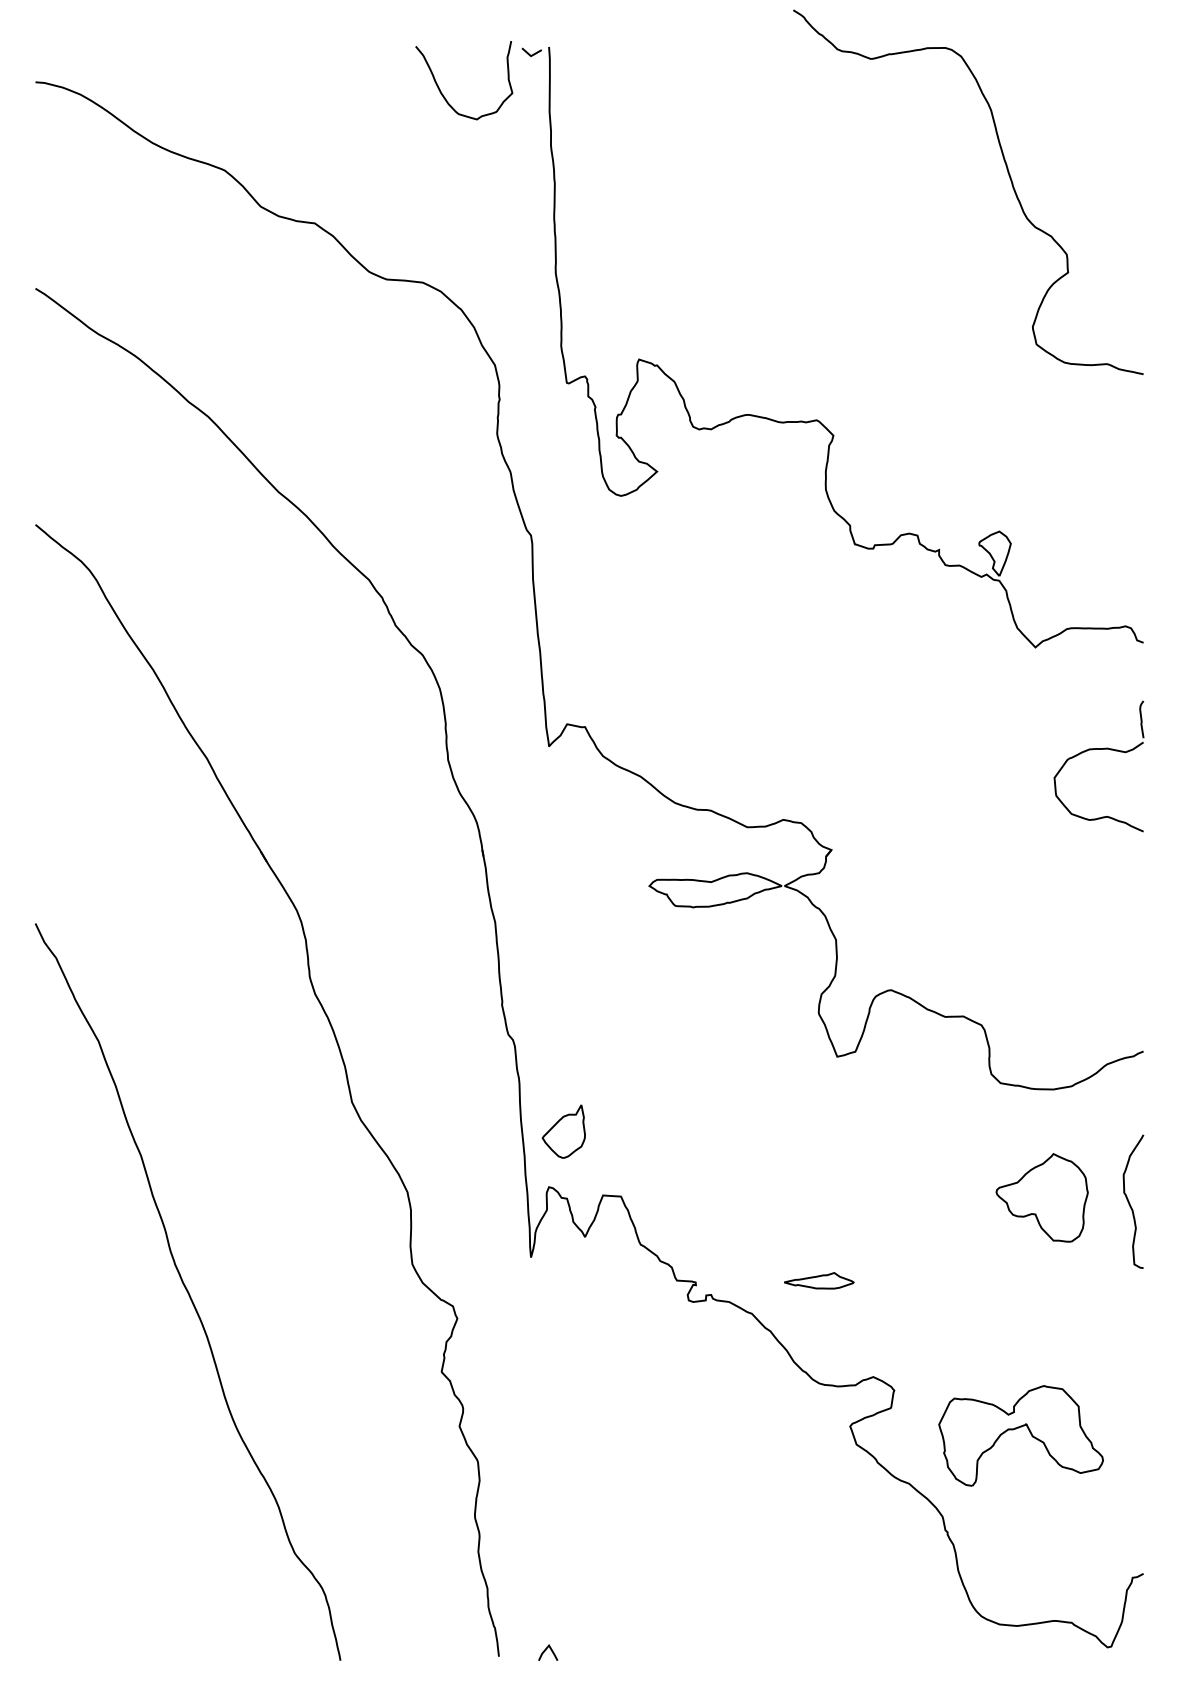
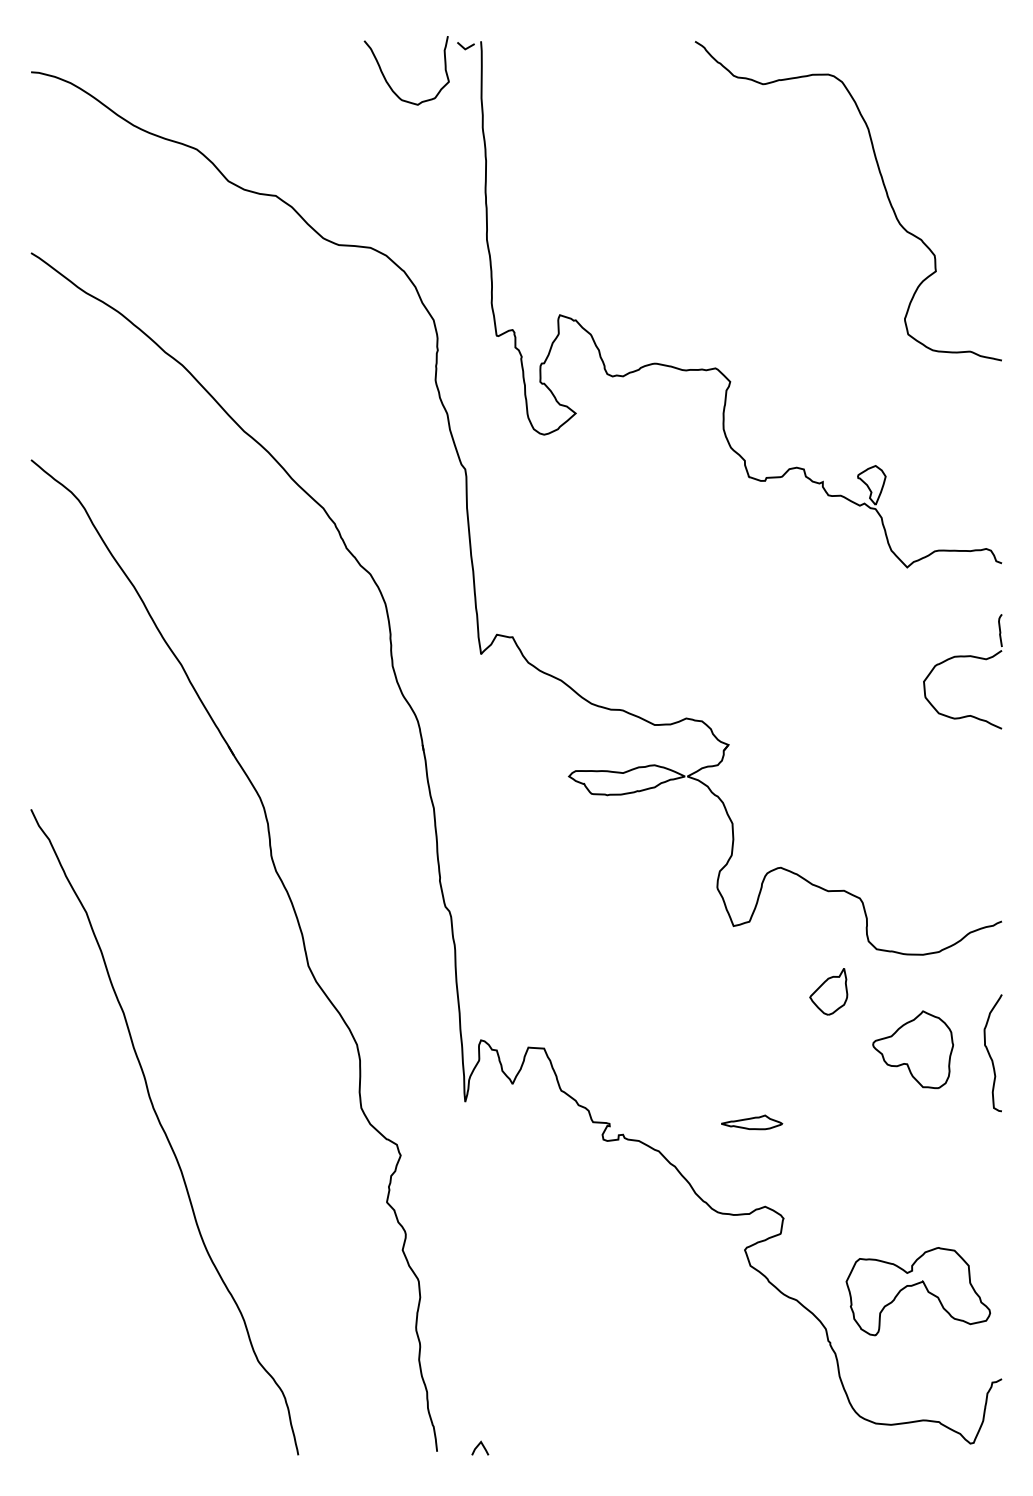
curve: (1009, 178) -> (884, 188), moved
part: (563, 1131) -> (828, 991), moved
part: (819, 1280) -> (752, 1122), moved
part: (1019, 1428) -> (916, 1285), moved

